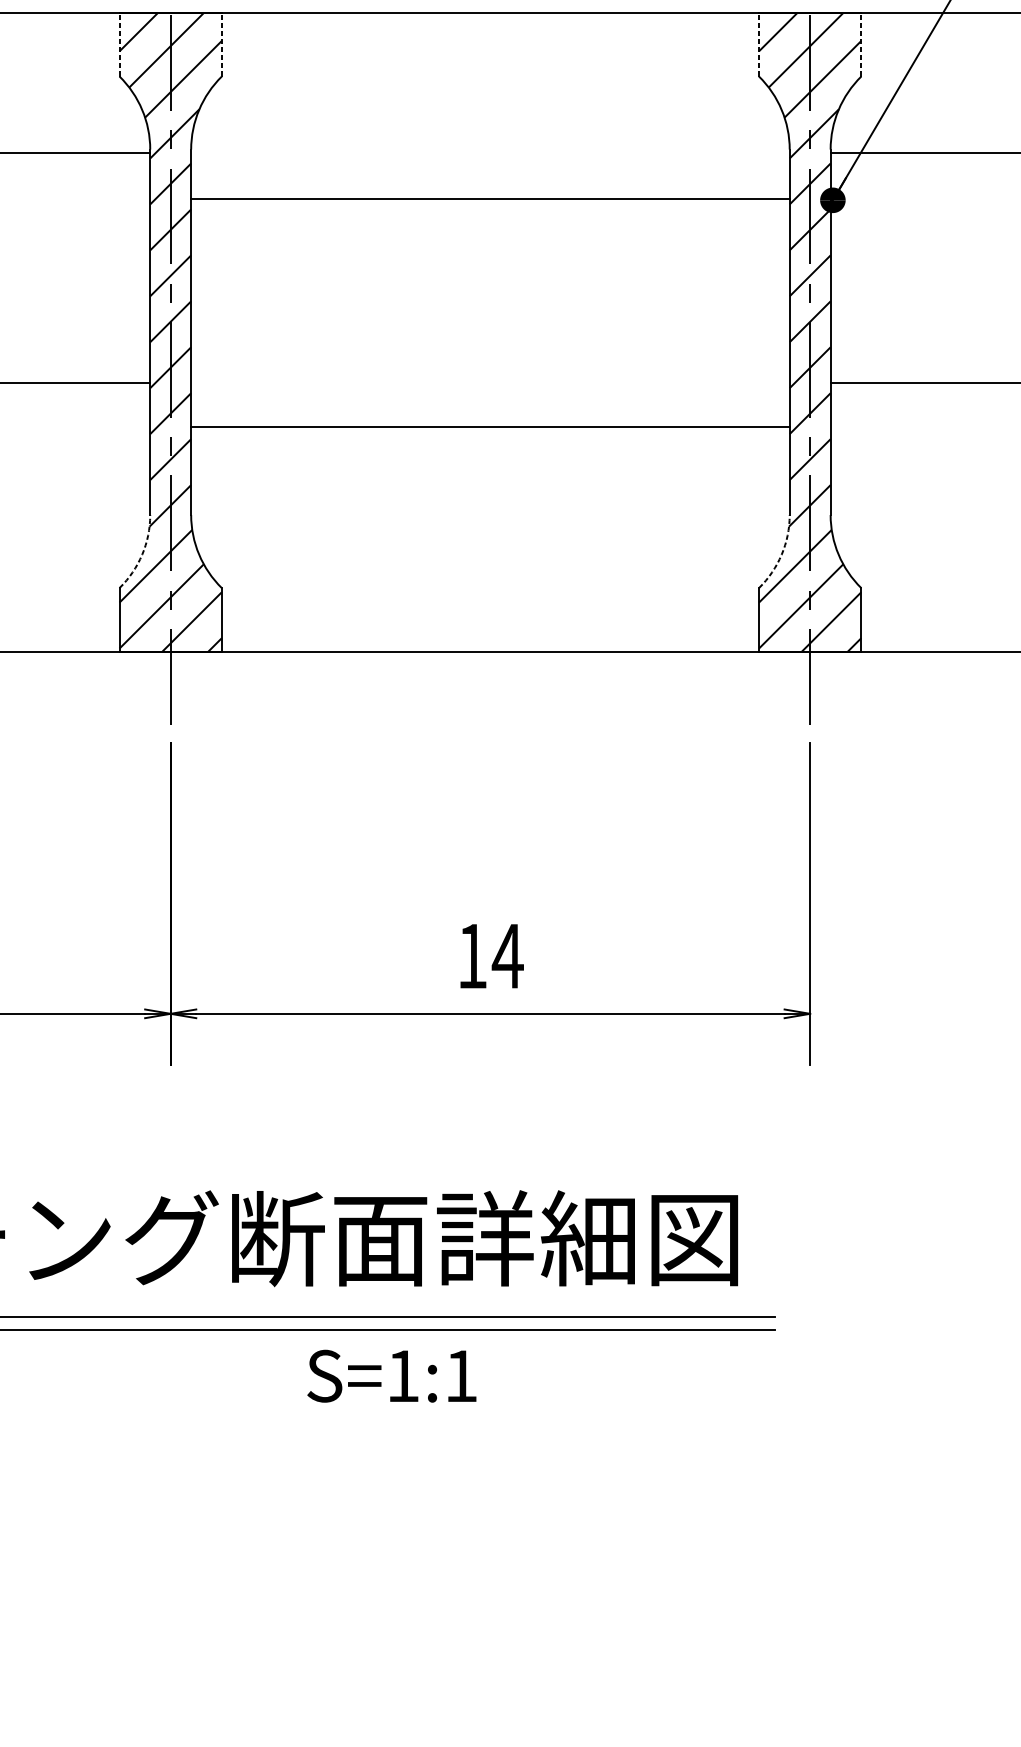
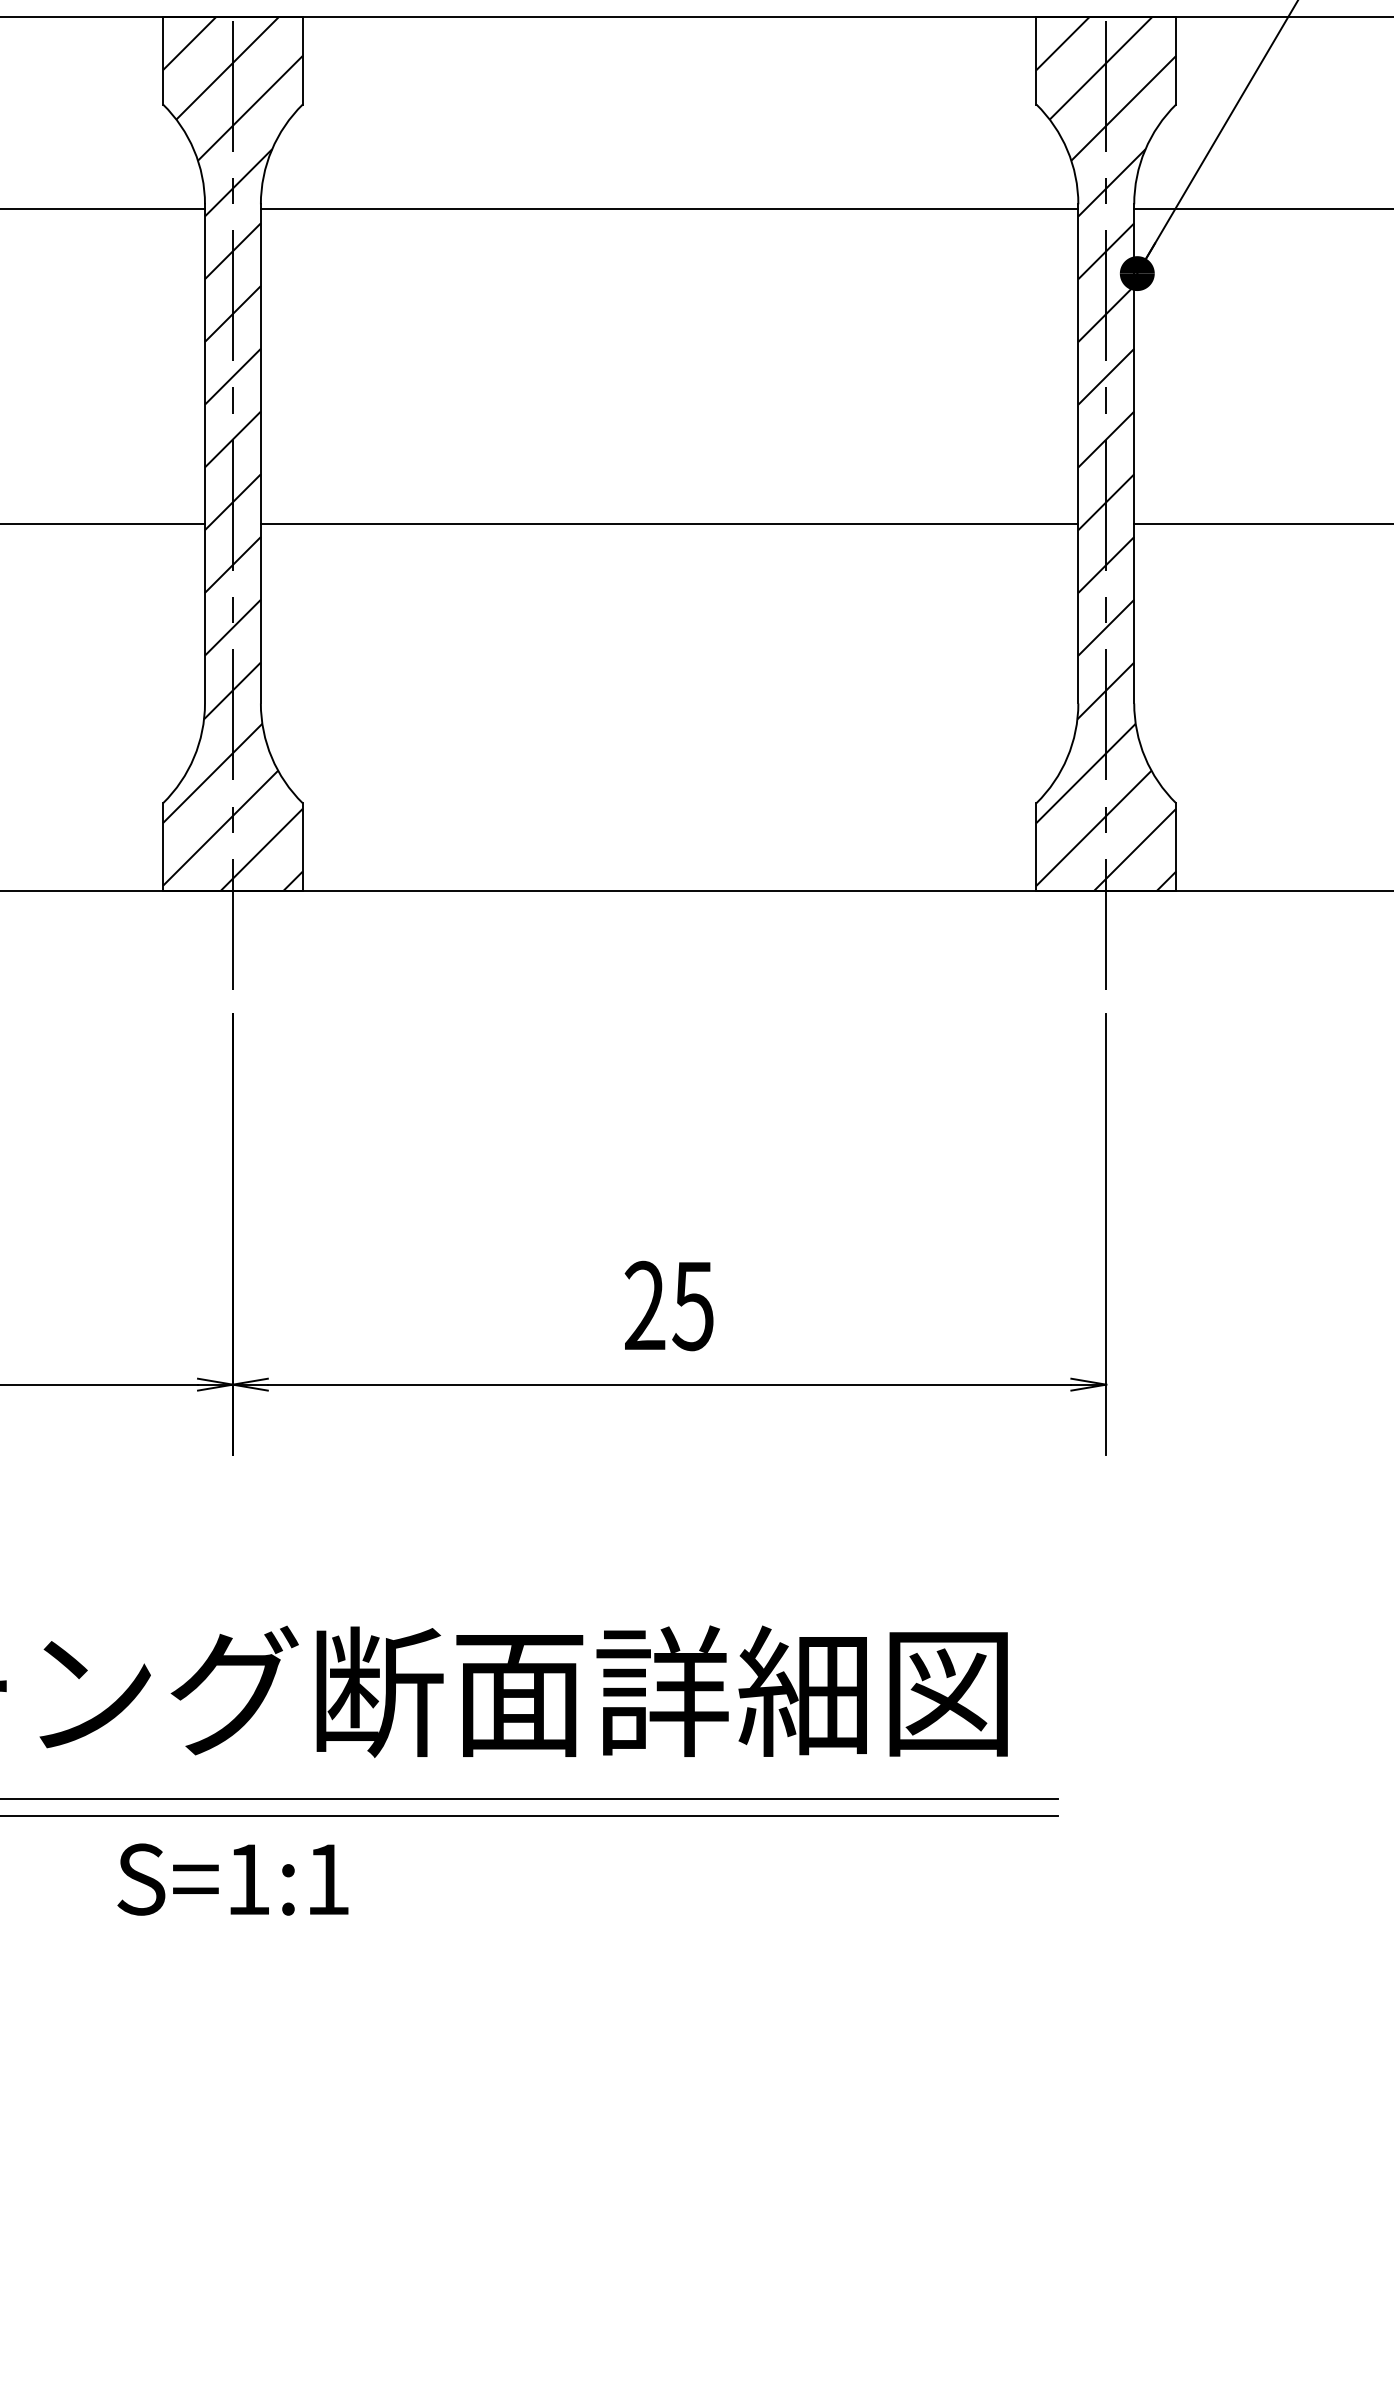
line: (119, 44) -> (163, 60), dashed -> solid
line: (221, 44) -> (302, 60), dashed -> solid
line: (759, 44) -> (1036, 60), dashed -> solid
line: (861, 44) -> (1176, 60), dashed -> solid
line: (490, 199) -> (669, 209), moved
line: (490, 427) -> (669, 523), moved
arc: (142, 554) -> (194, 757), dashed -> solid
arc: (781, 554) -> (1067, 757), dashed -> solid
text: (490, 955) -> (669, 1305), 14 -> 25
text: (391, 1376) -> (232, 1879), moved

